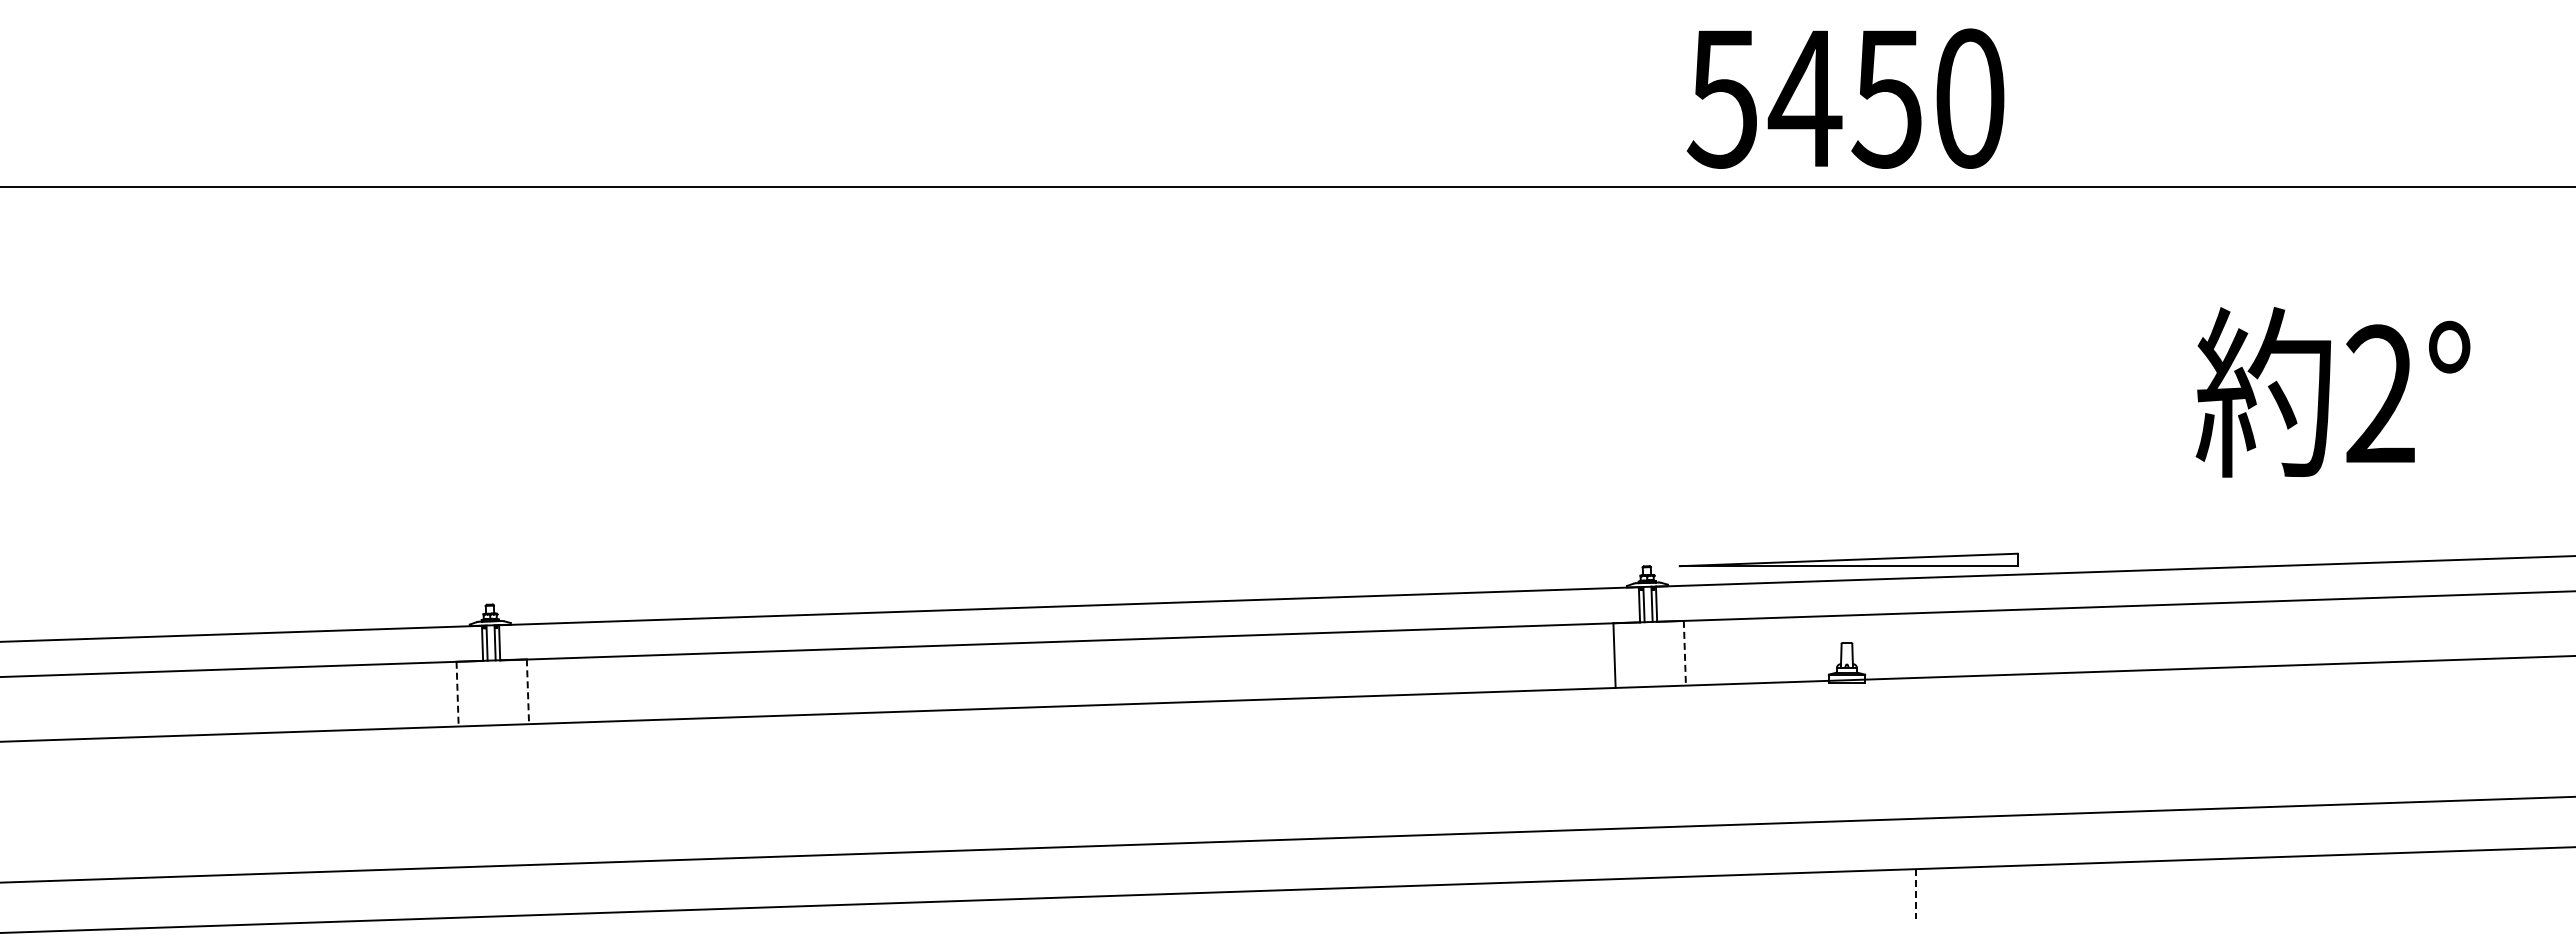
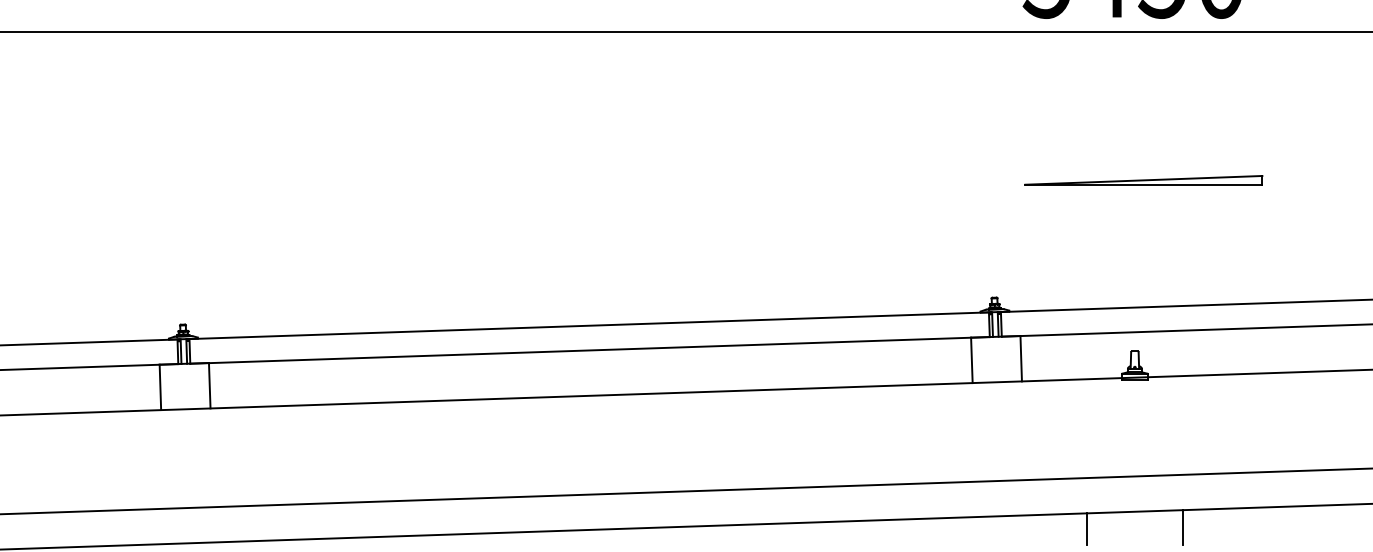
part: (1848, 559) -> (1143, 180), moved
line: (1684, 653) -> (1020, 358), dashed -> solid
line: (527, 692) -> (209, 386), dashed -> solid
line: (457, 694) -> (160, 387), dashed -> solid
line: (1915, 893) -> (1182, 527), dashed -> solid
line: (1778, 895) -> (1086, 528), added

